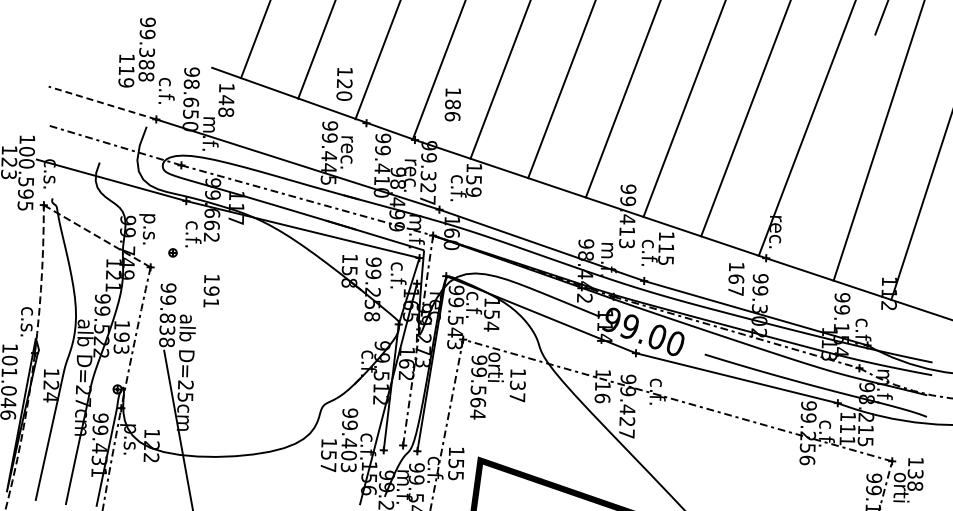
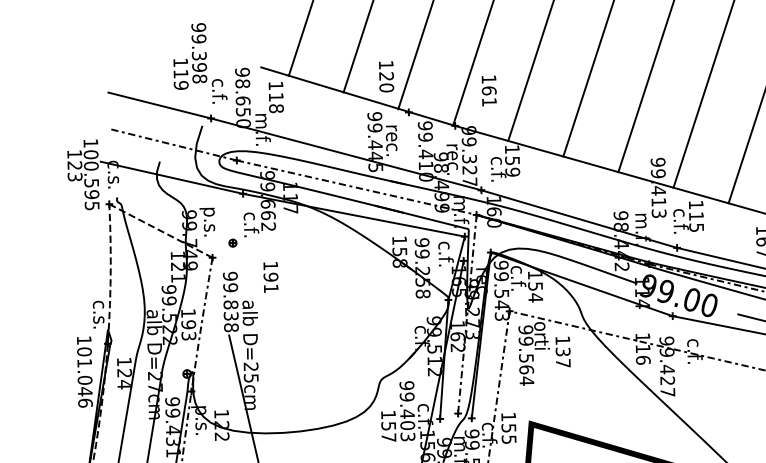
text: (146, 64) -> (199, 67), 99.388 -> 99.398
text: (226, 100) -> (276, 97), 148 -> 118
line: (102, 102) -> (159, 105), dashed -> solid
text: (452, 110) -> (489, 96), 186 -> 161

